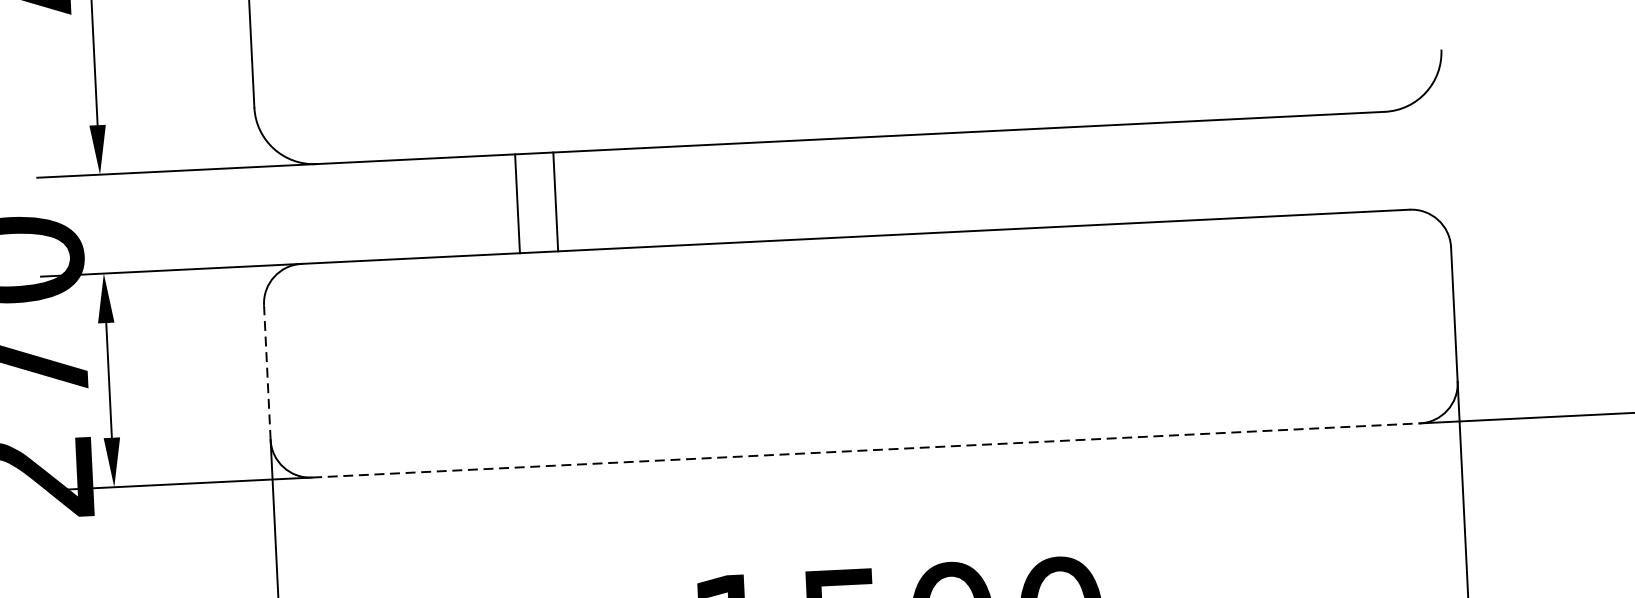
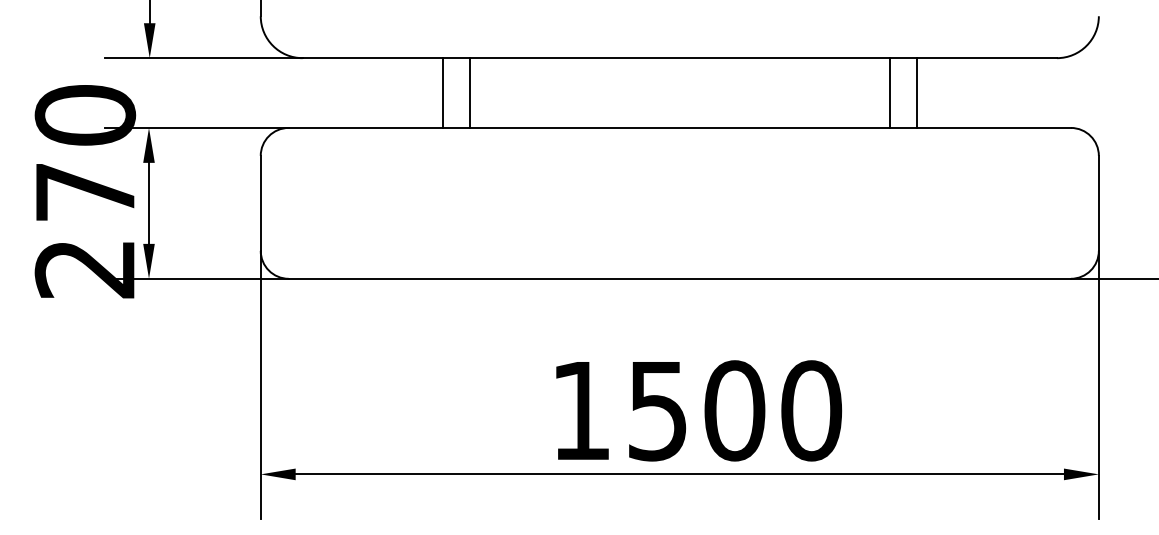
line: (1188, 170) -> (916, 92), added
line: (1150, 172) -> (889, 92), added
line: (266, 372) -> (260, 203), dashed -> solid
line: (867, 449) -> (680, 278), dashed -> solid

